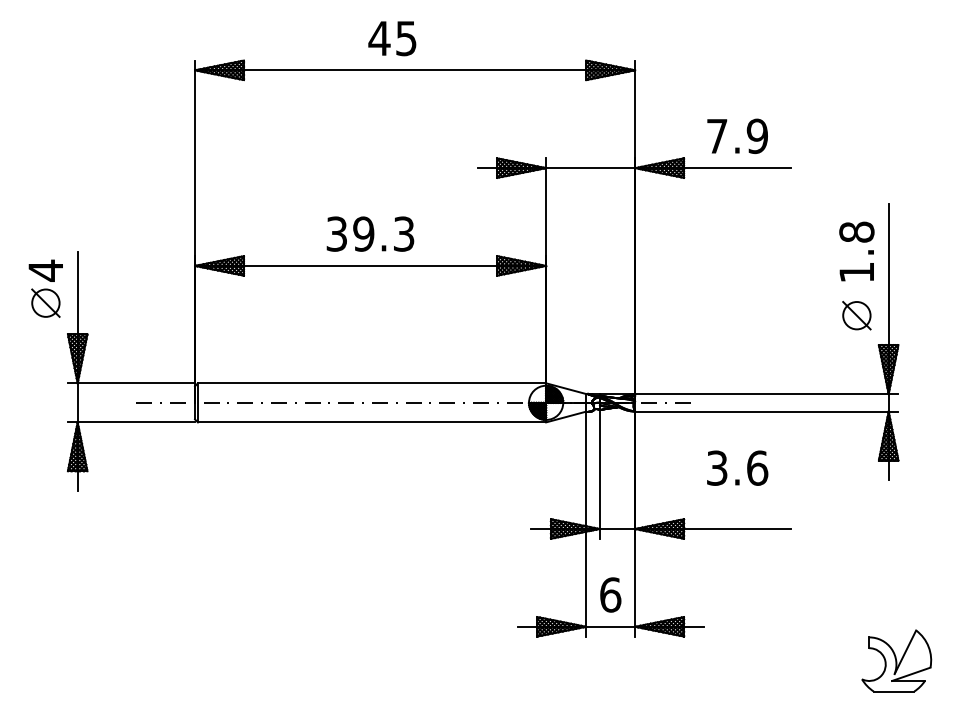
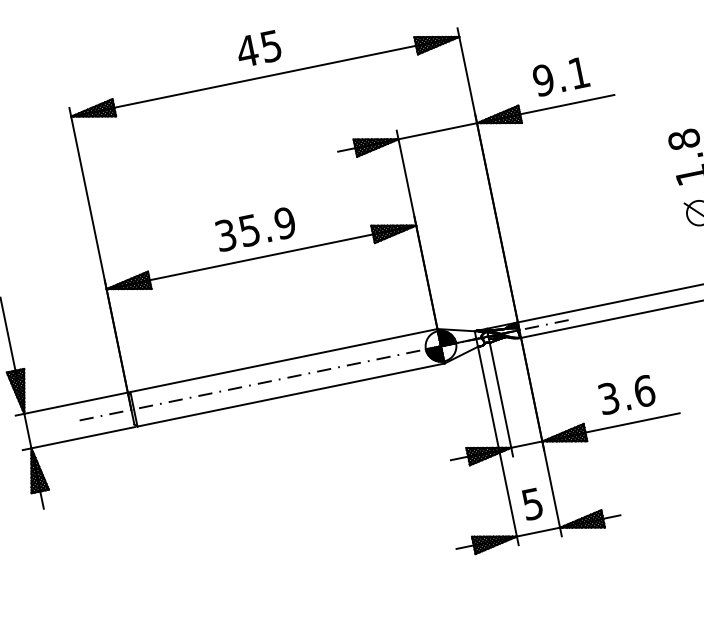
text: (392, 38) -> (258, 48), moved
text: (736, 136) -> (560, 76), 7.9 -> 9.1
text: (383, 233) -> (266, 226), 39.3 -> 35.9
text: (737, 467) -> (626, 394), moved
text: (610, 594) -> (532, 503), 6 -> 5

